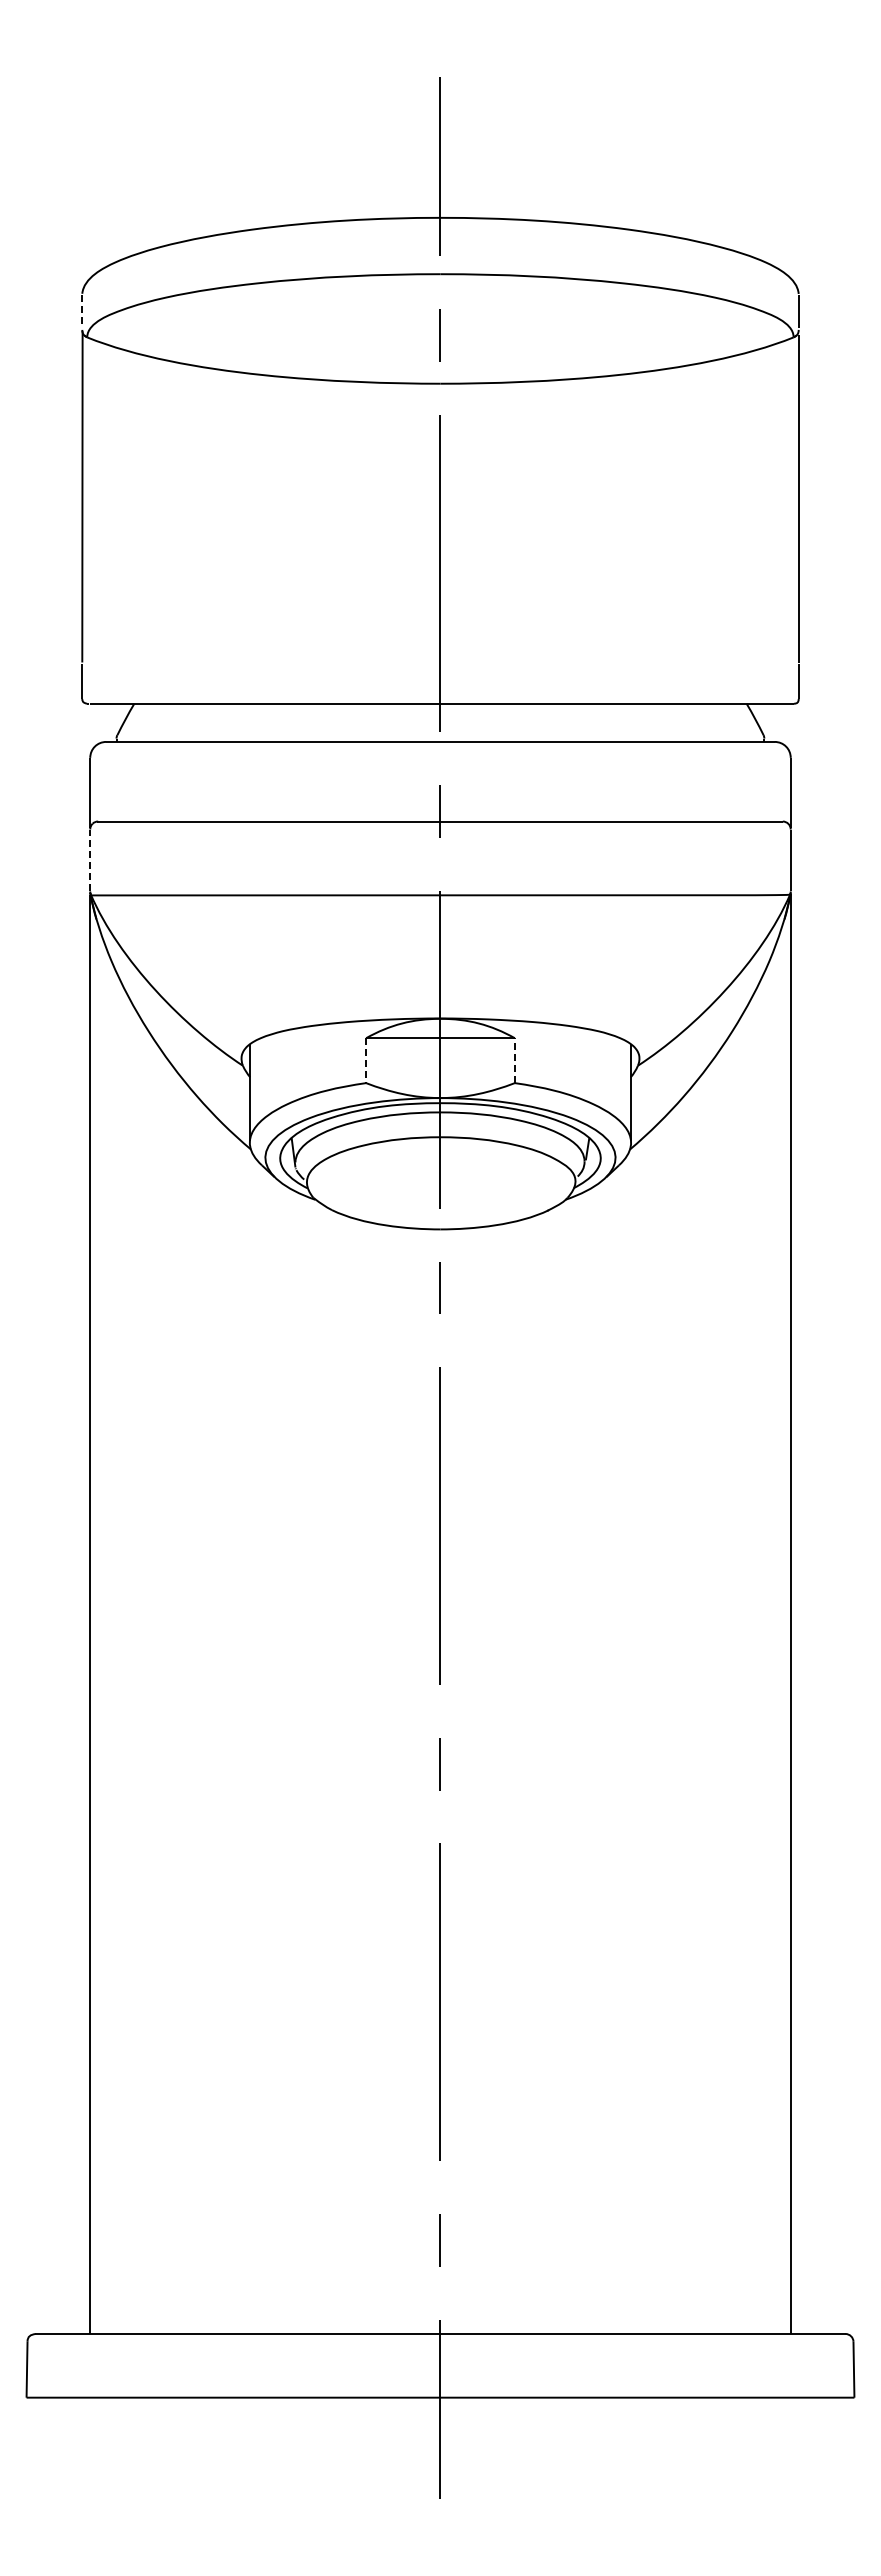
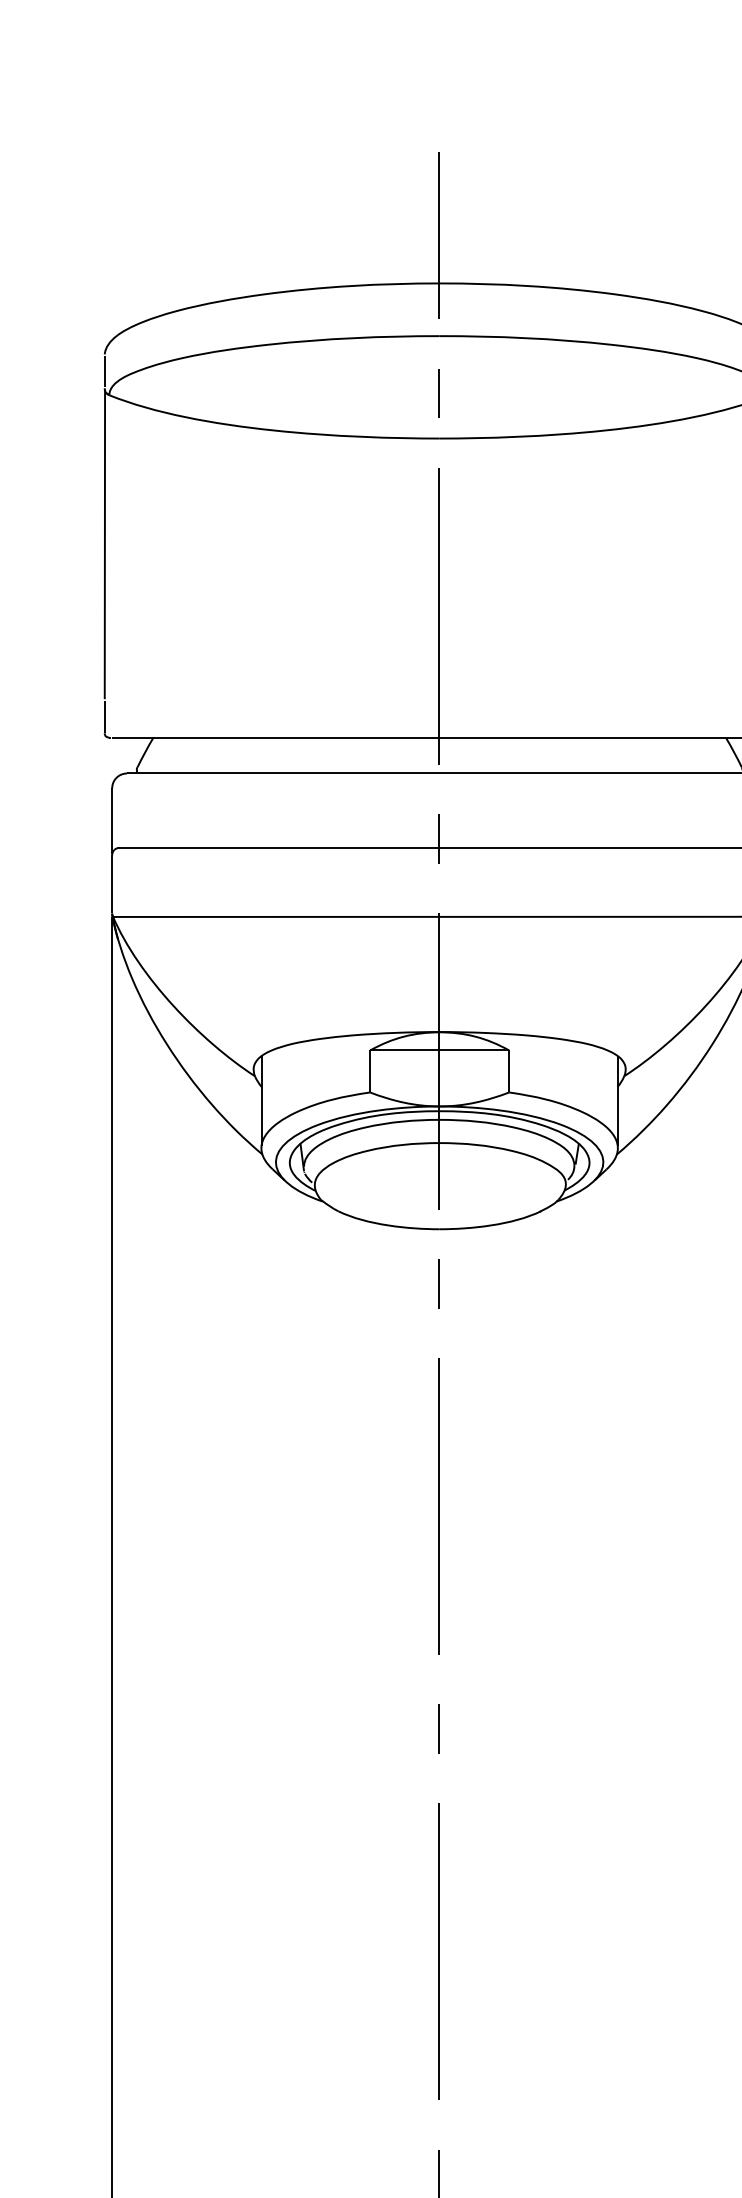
line: (82, 311) -> (104, 371), dashed -> solid
line: (90, 860) -> (112, 884), dashed -> solid
line: (514, 1060) -> (508, 1071), dashed -> solid
line: (366, 1061) -> (370, 1072), dashed -> solid

